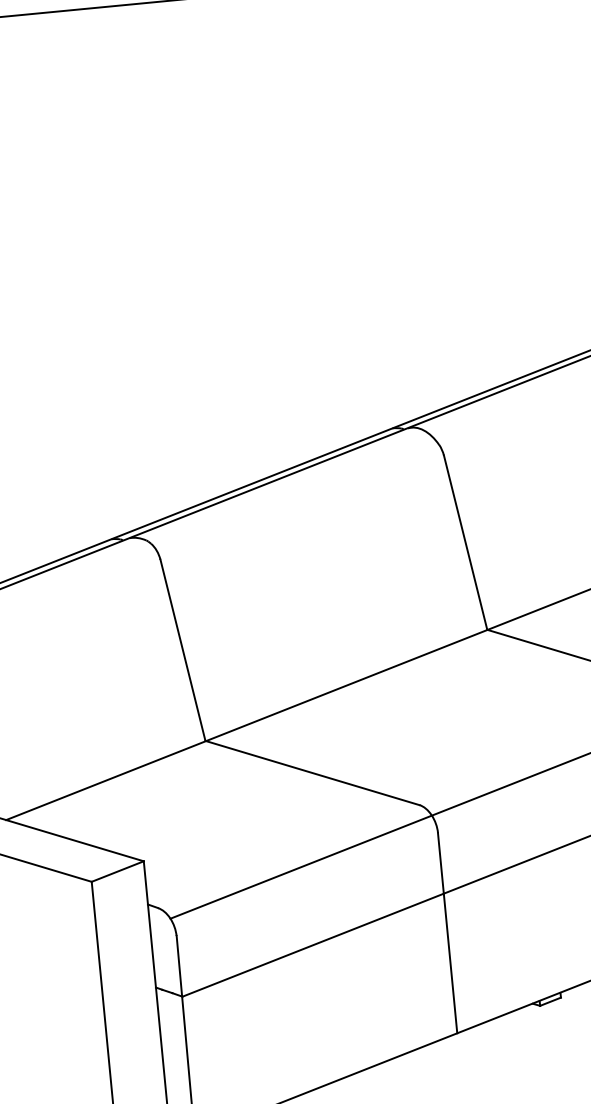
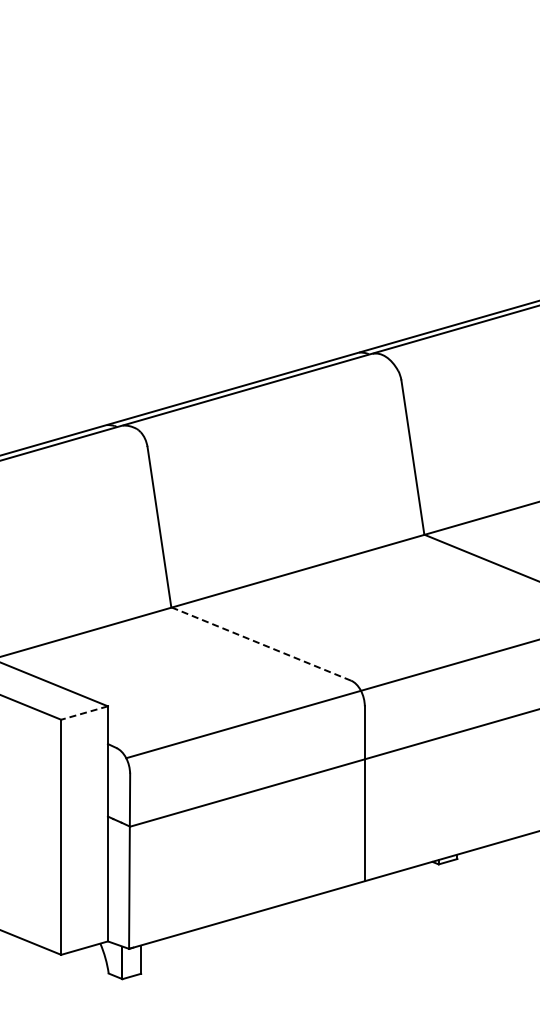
line: (311, 772) -> (260, 643), solid -> dashed
line: (117, 872) -> (84, 713), solid -> dashed

